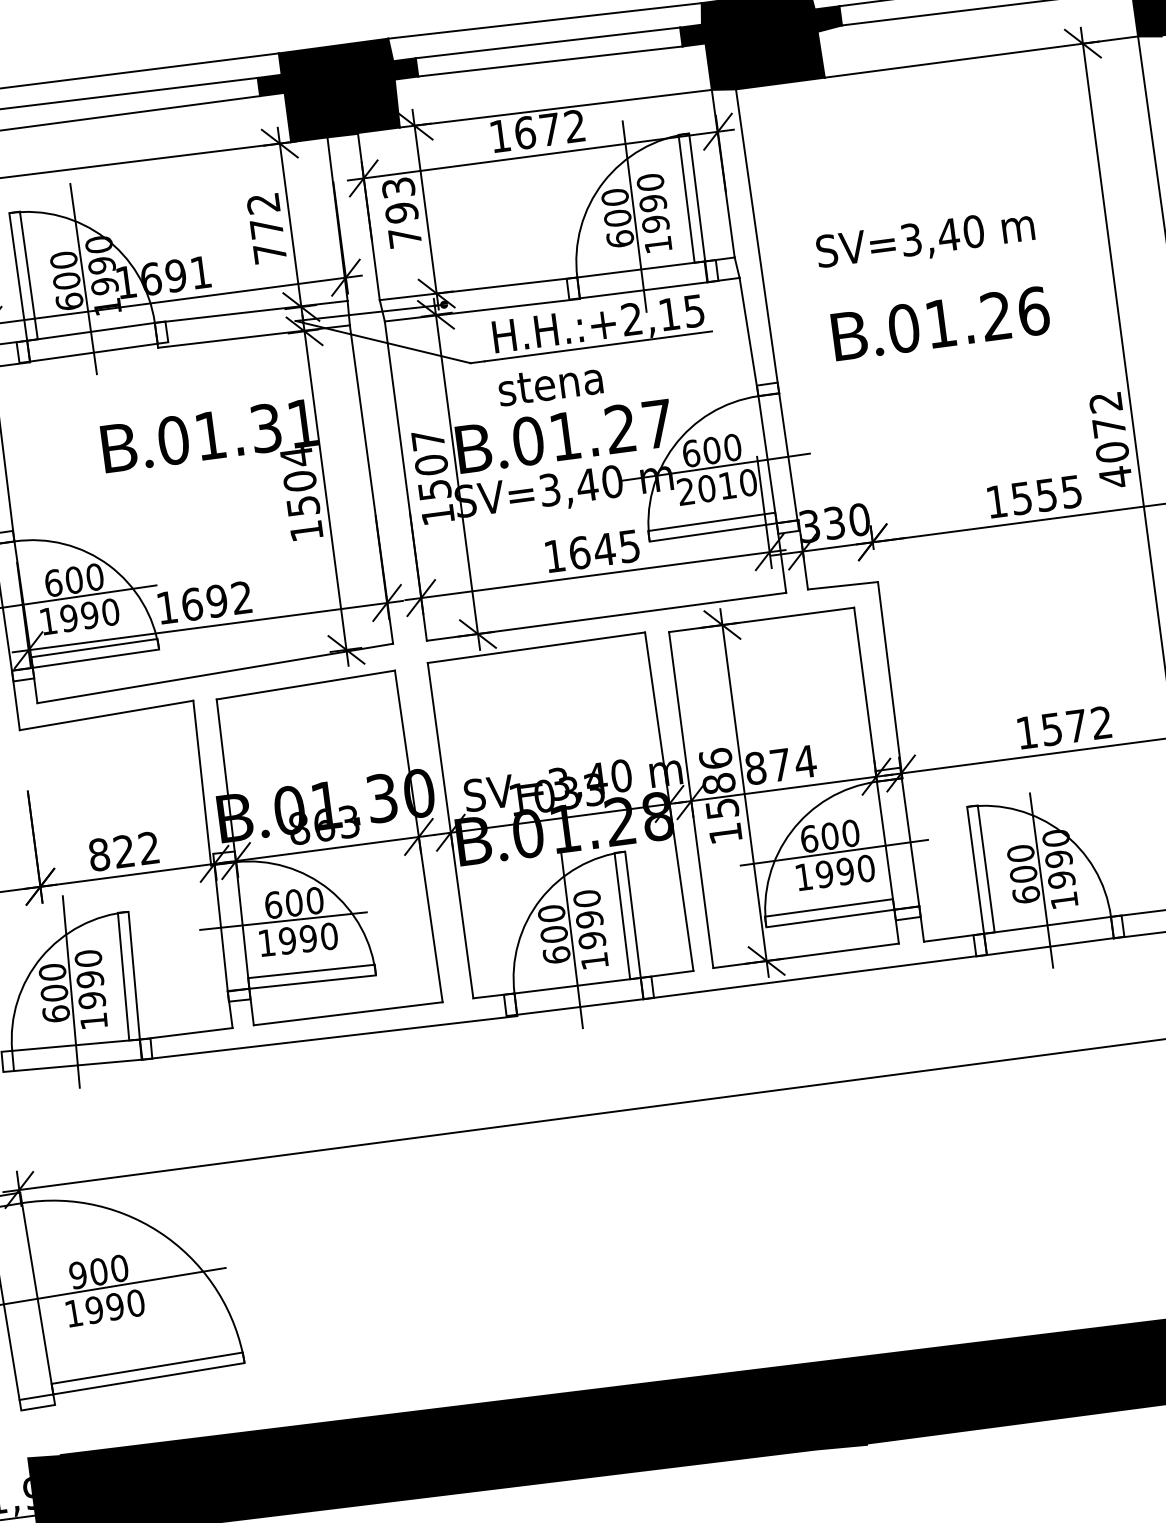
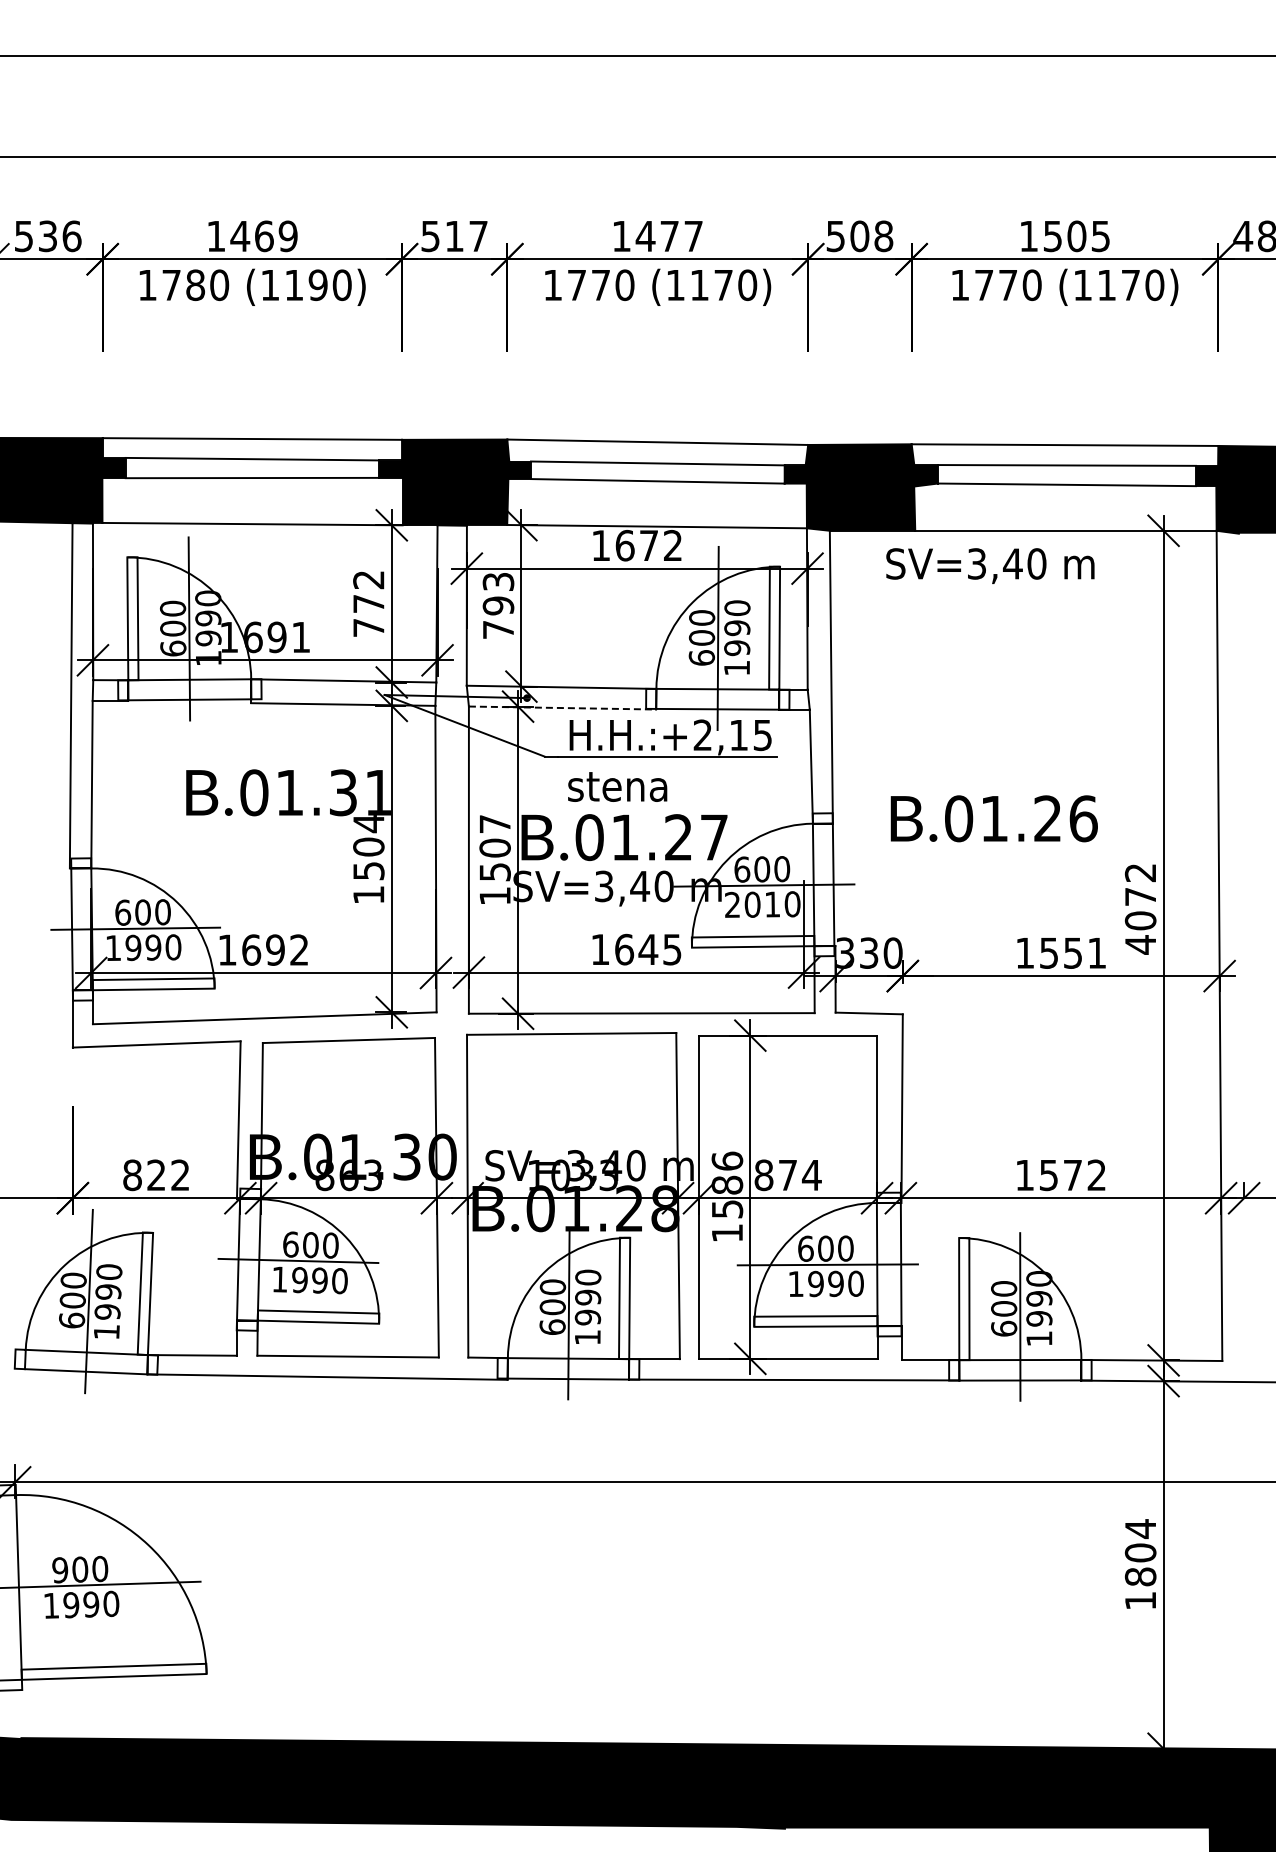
text: (925, 239) -> (990, 565), moved
line: (482, 310) -> (562, 708), solid -> dashed
text: (939, 323) -> (993, 818), moved
text: (1071, 492) -> (1096, 953), 1555 -> 1551

